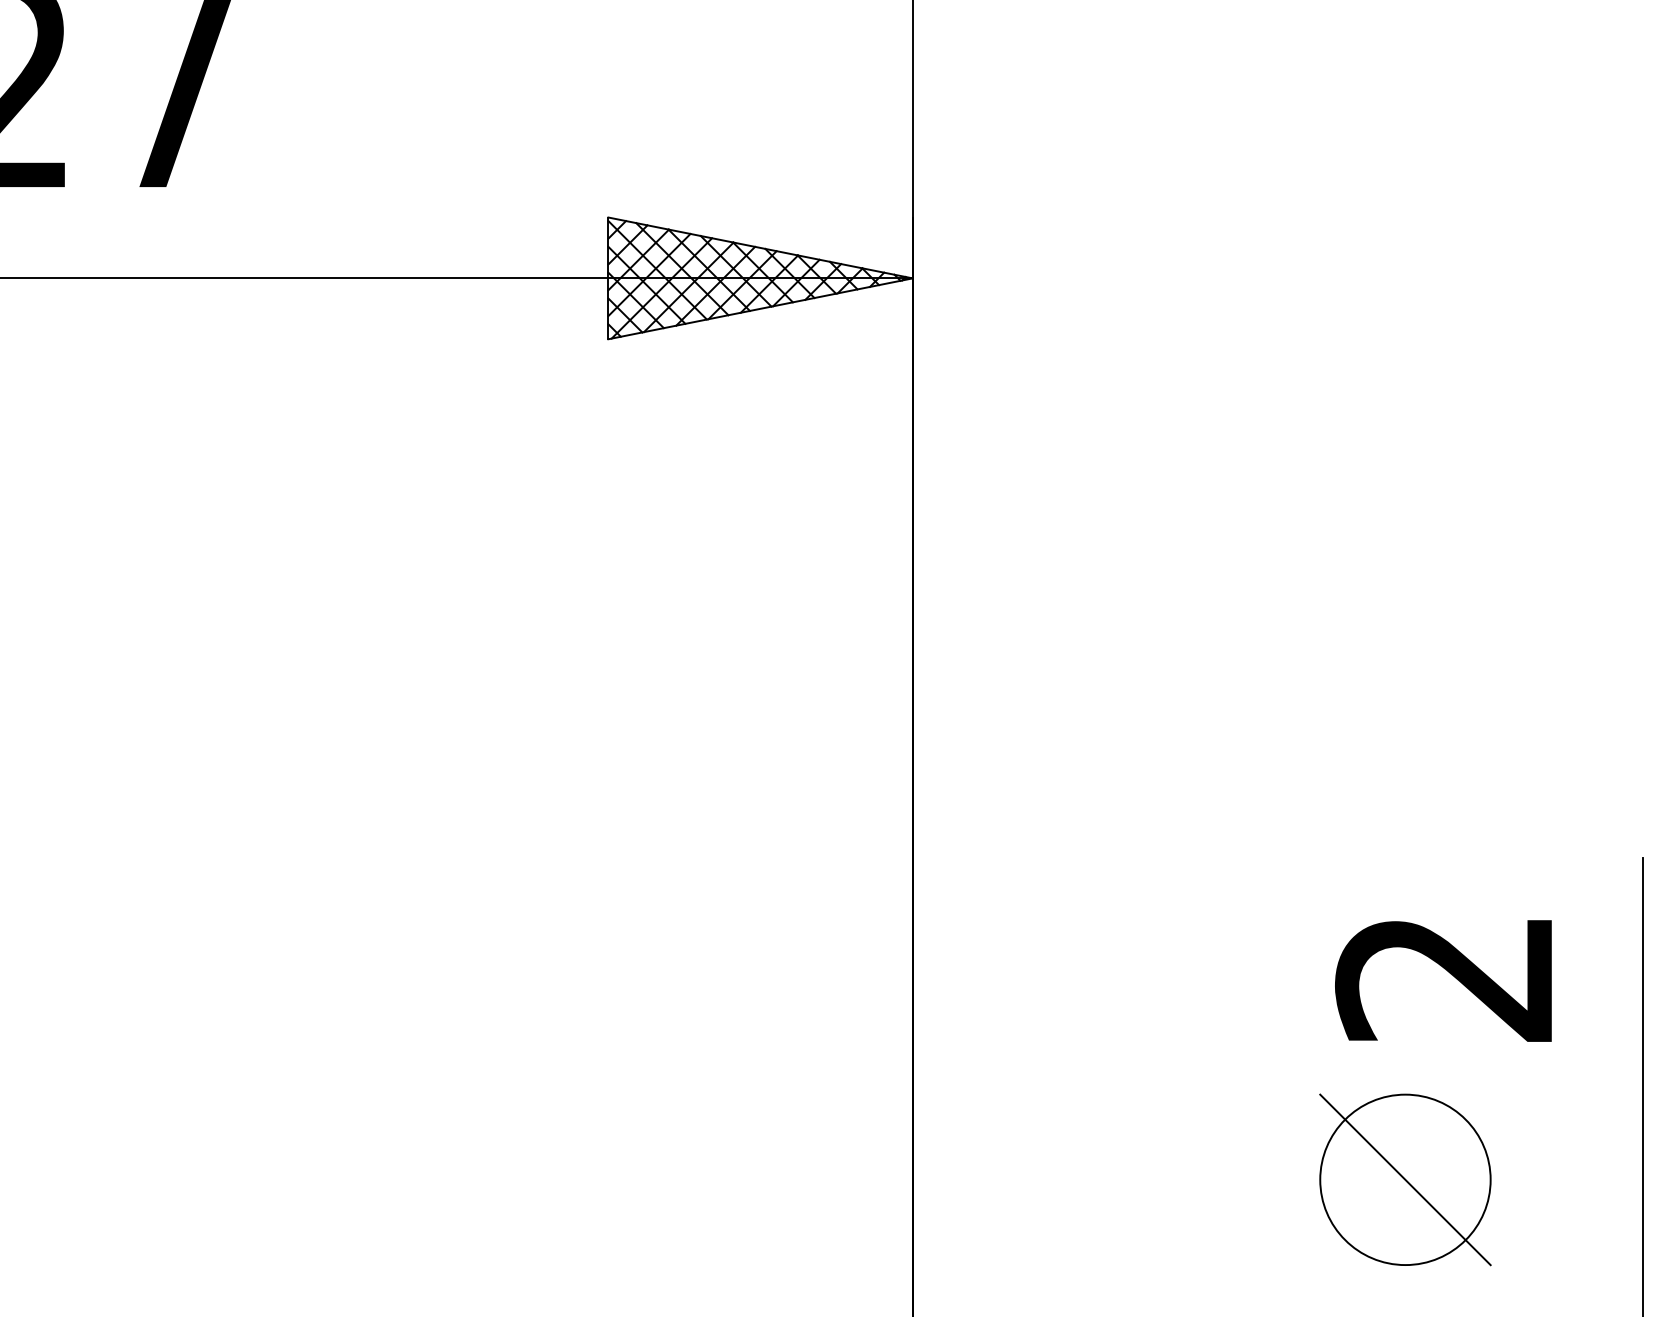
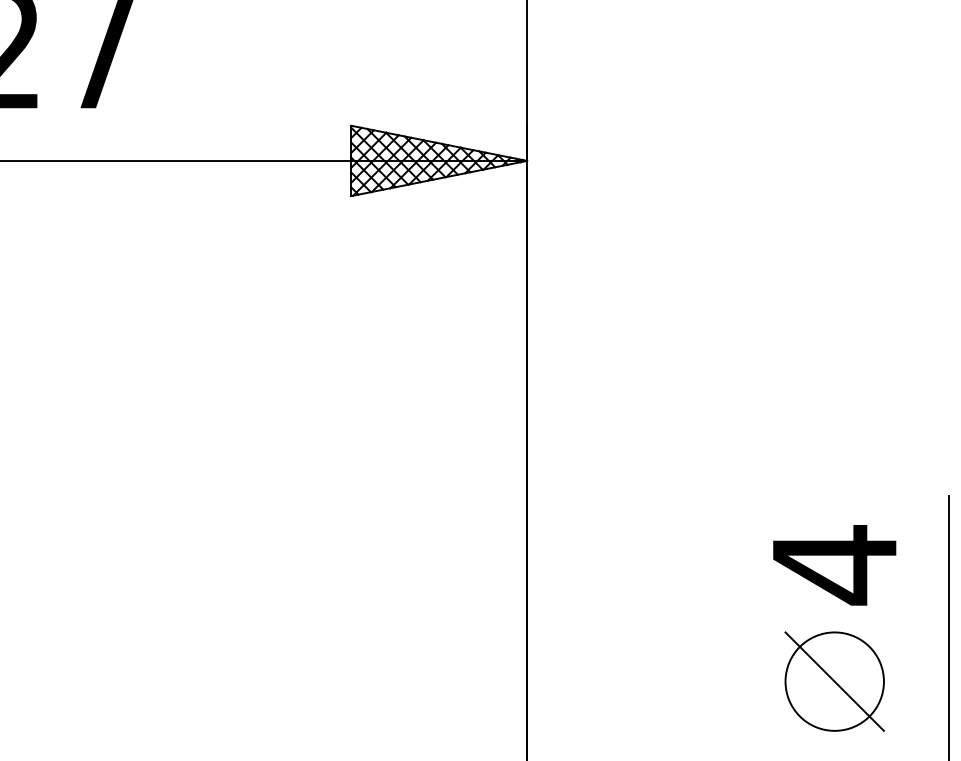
text: (1443, 978) -> (833, 565), 2 -> 4
part: (1405, 1179) -> (834, 681), moved

